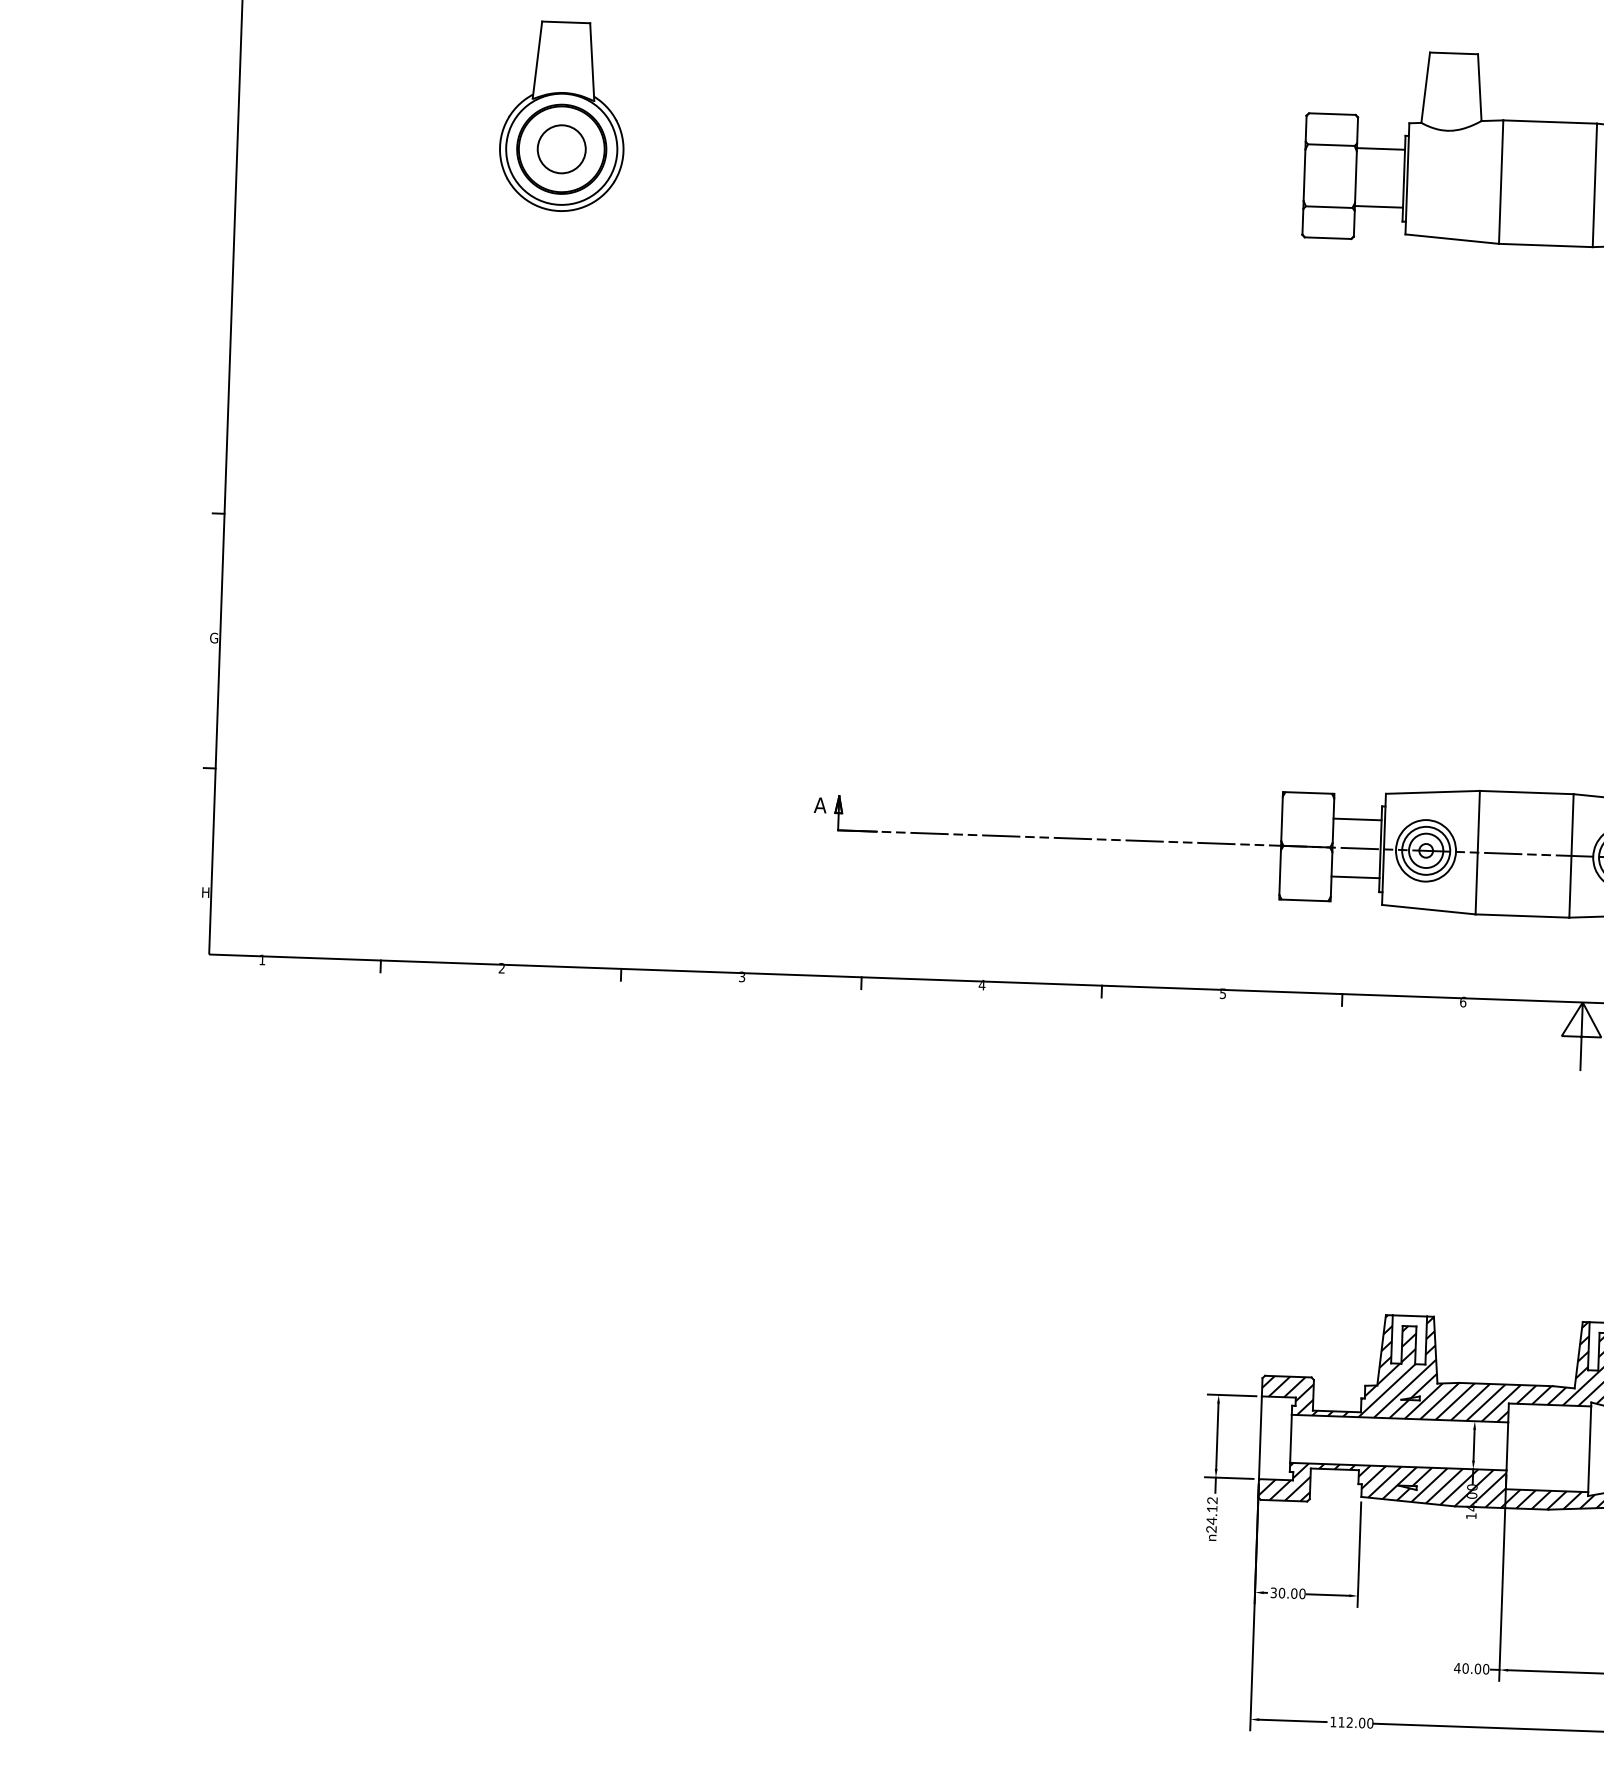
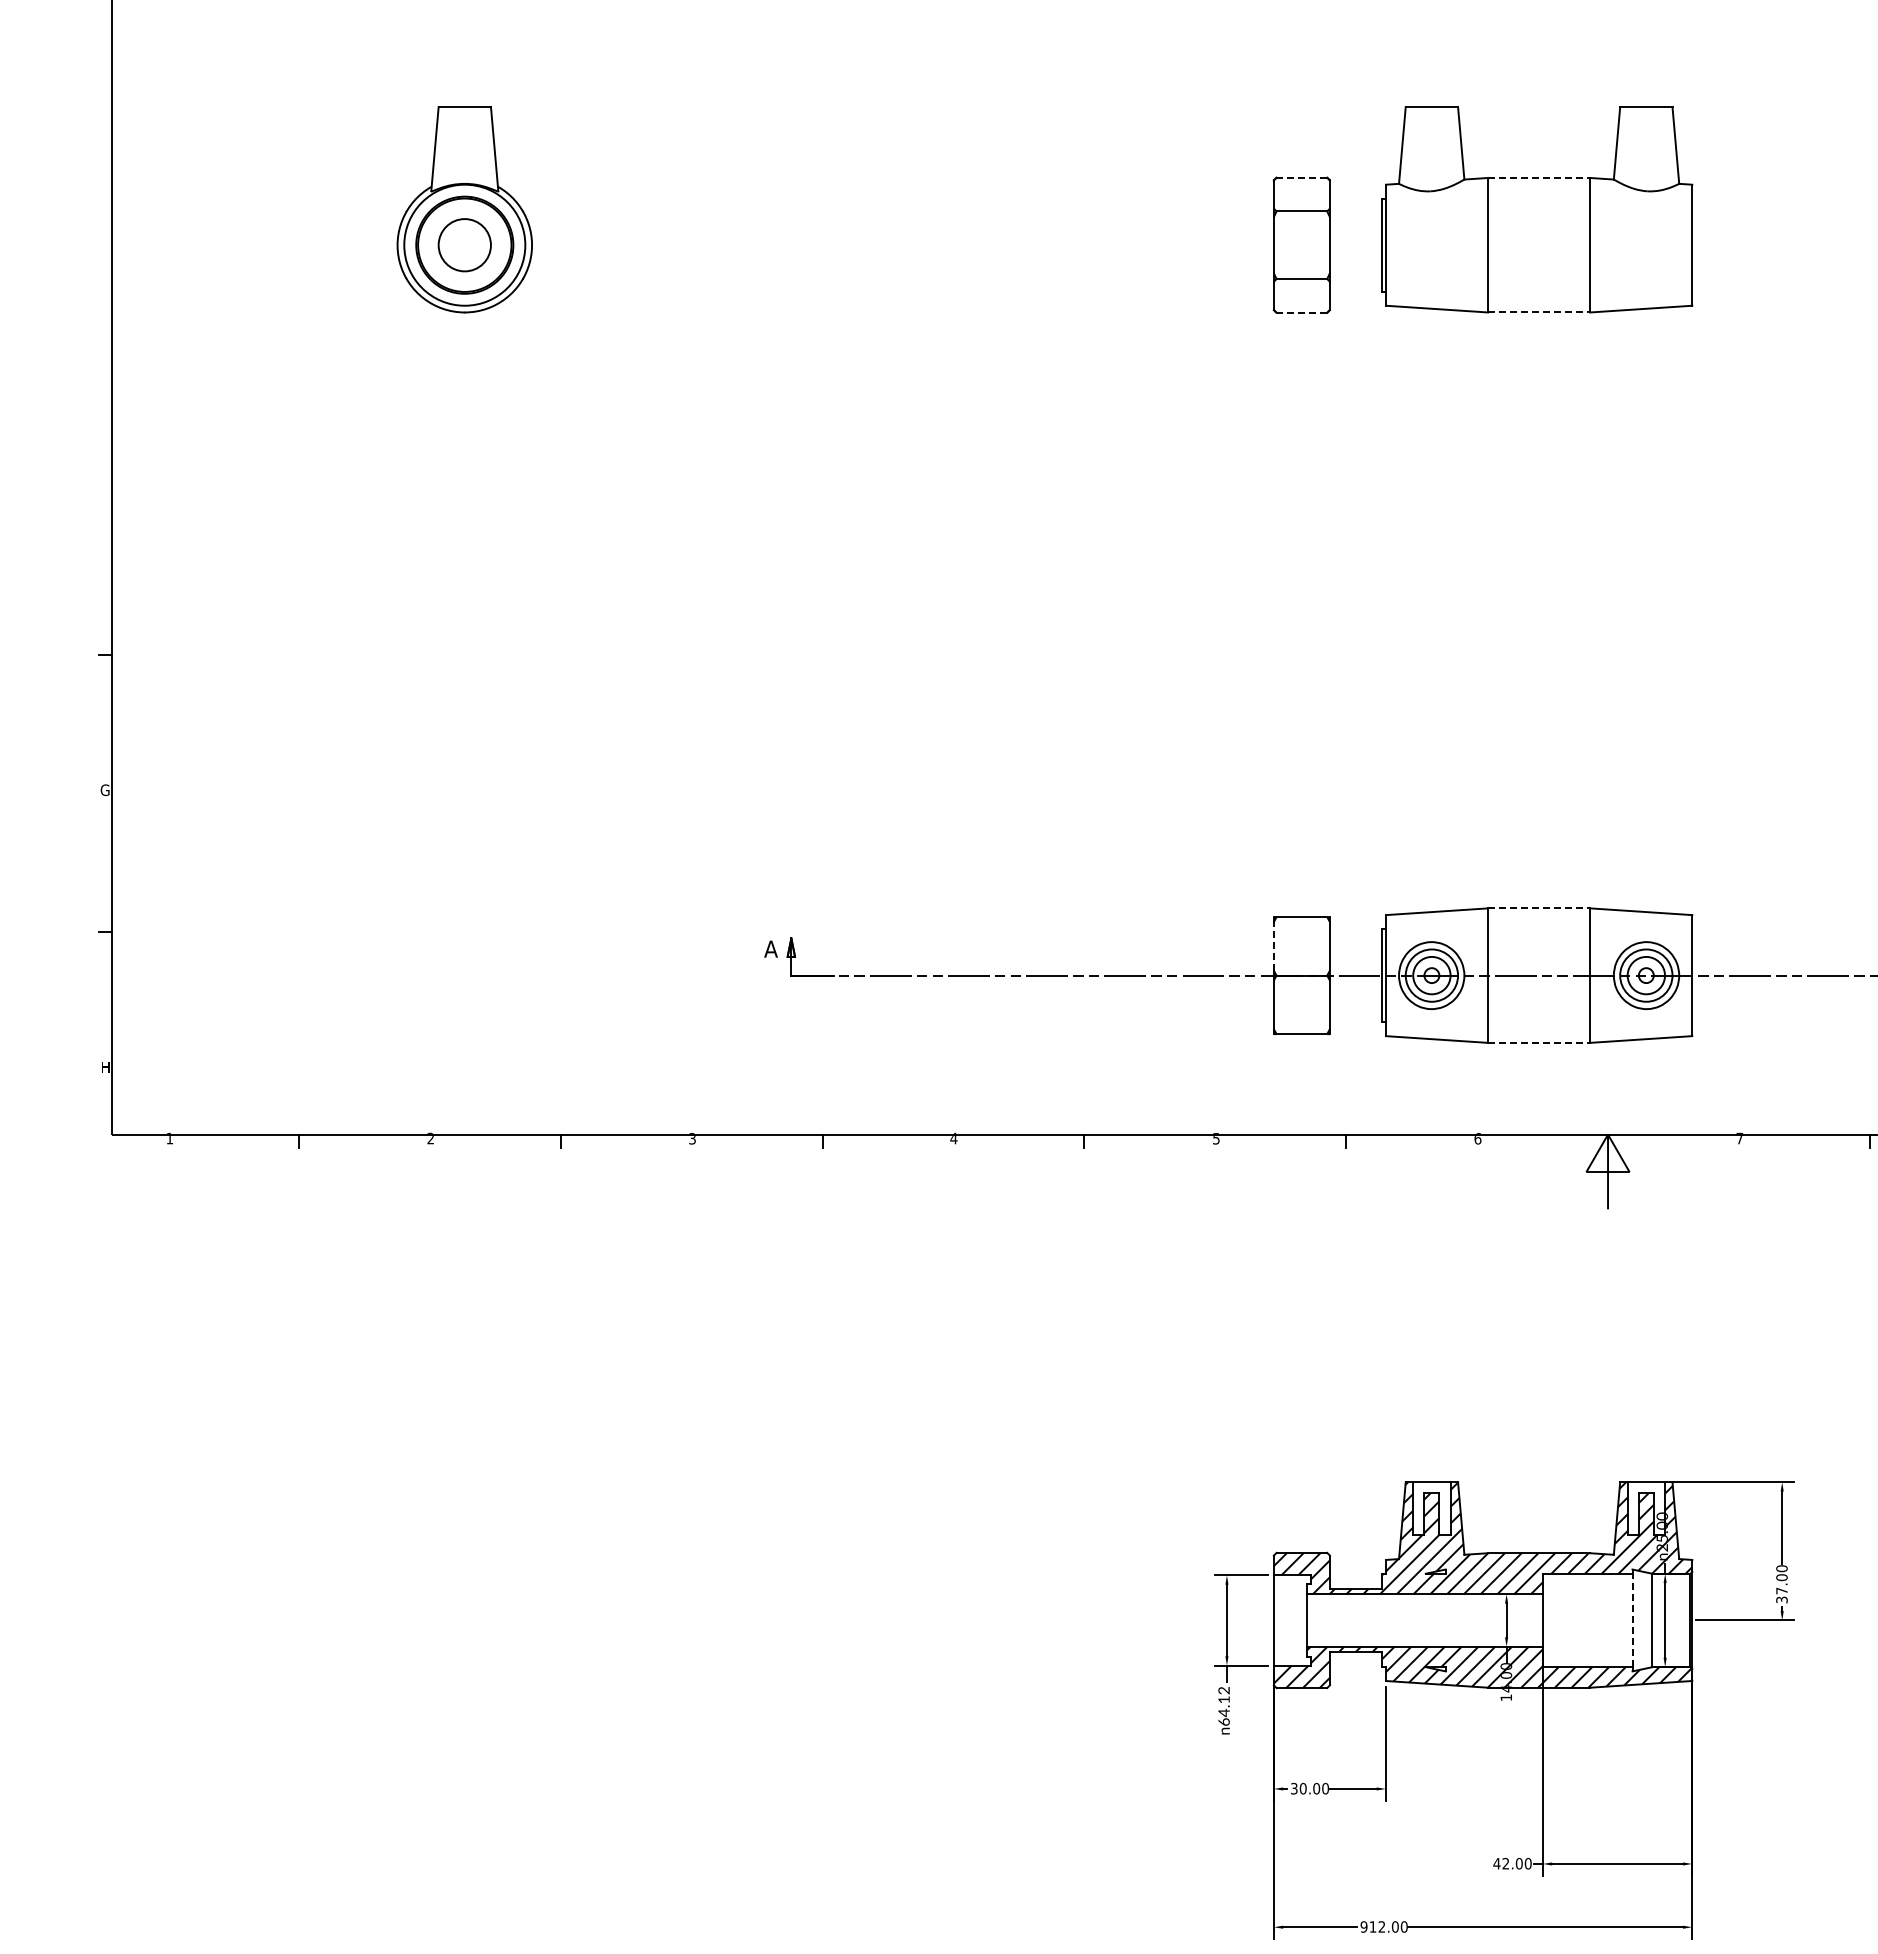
line: (1332, 113) -> (1301, 177), solid -> dashed
line: (1550, 121) -> (1539, 177), solid -> dashed
line: (1380, 148) -> (1355, 213), removed
line: (1378, 206) -> (1355, 276), removed
line: (1327, 237) -> (1301, 312), solid -> dashed
line: (1546, 245) -> (1539, 312), solid -> dashed
line: (1527, 792) -> (1539, 908), solid -> dashed
line: (1281, 818) -> (1273, 945), solid -> dashed
line: (1357, 819) -> (1355, 944), removed
line: (1355, 877) -> (1355, 1007), removed
line: (1522, 915) -> (1539, 1042), solid -> dashed
line: (1589, 1449) -> (1632, 1620), solid -> dashed
text: (1210, 1528) -> (1223, 1721), 24.12 -> 64.12
text: (1465, 1668) -> (1505, 1863), 40.00 -> 42.00
text: (1332, 1721) -> (1363, 1926), 112.00 -> 912.00

